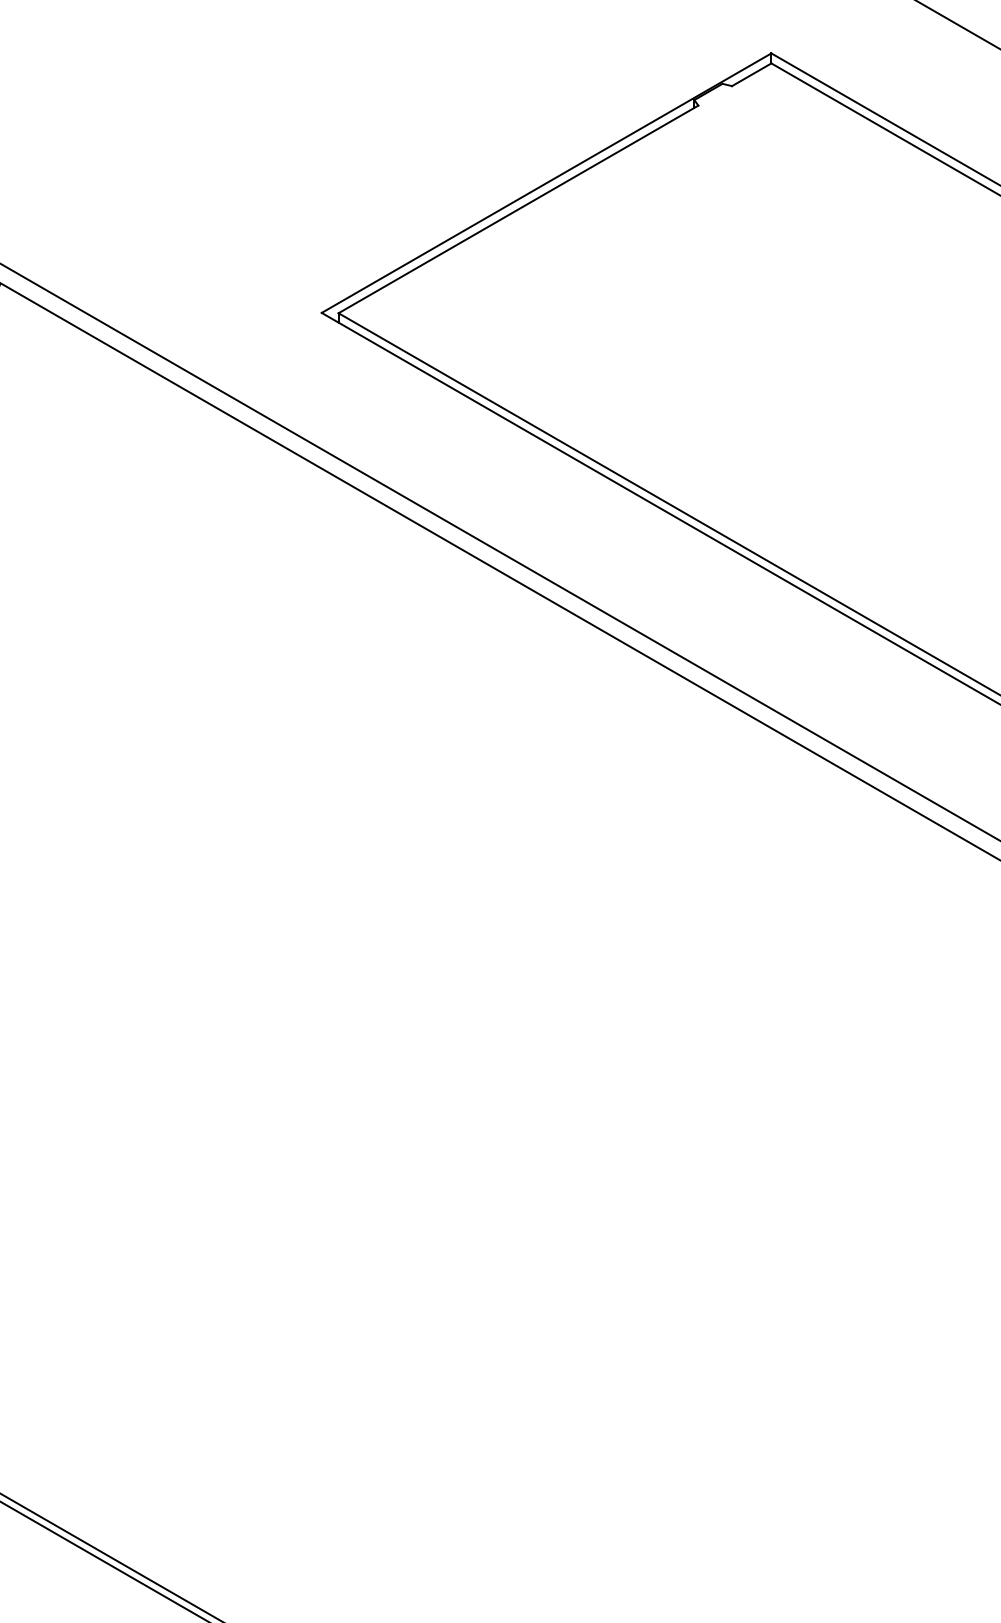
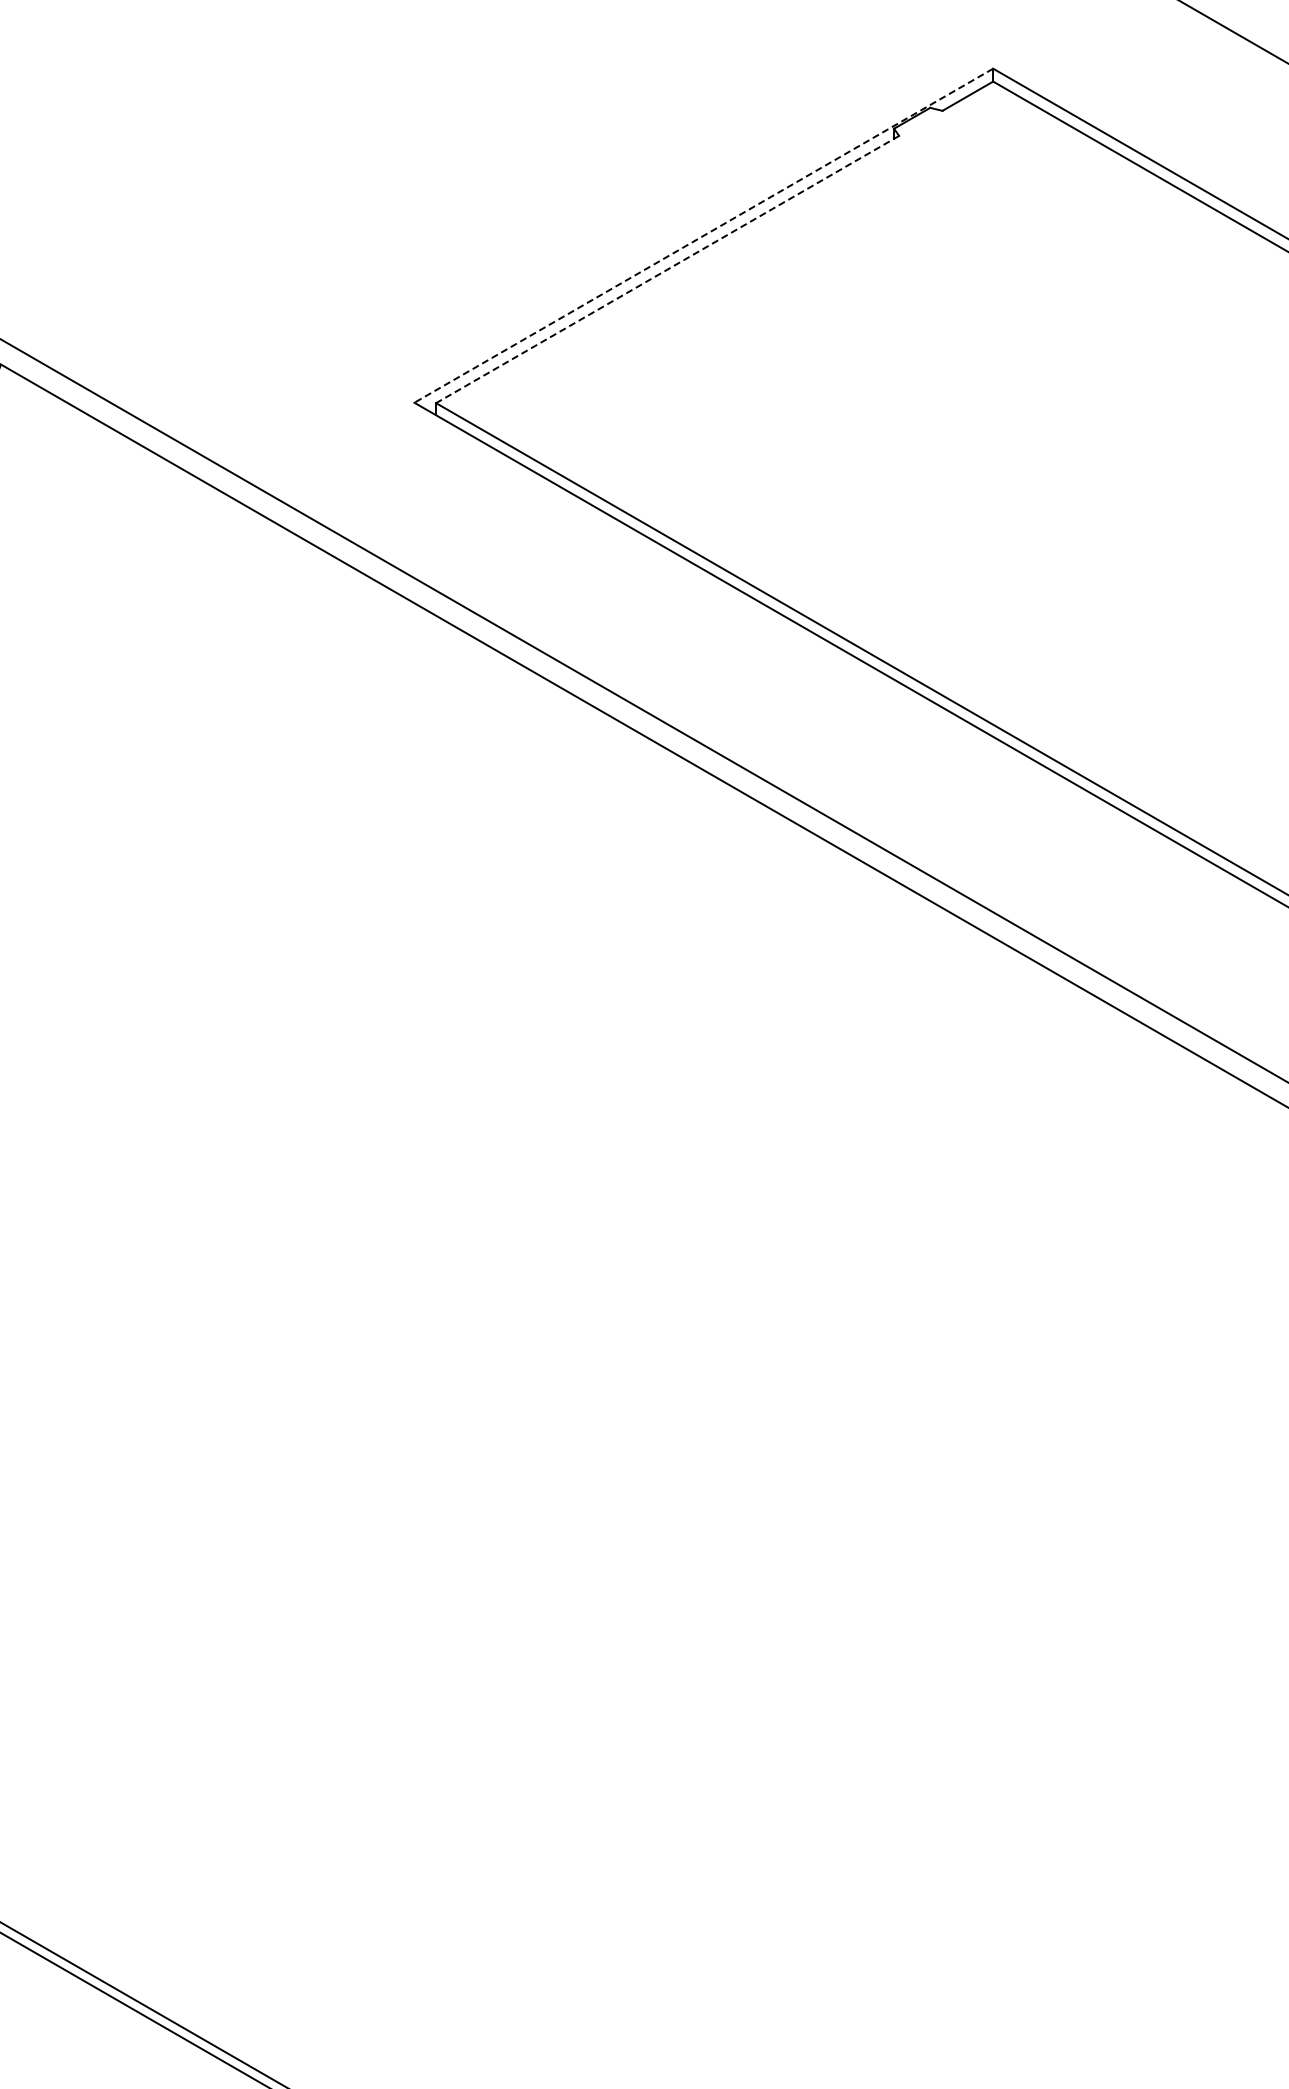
line: (546, 182) -> (703, 235), solid -> dashed
line: (518, 209) -> (667, 269), solid -> dashed

